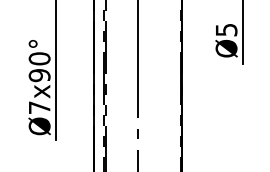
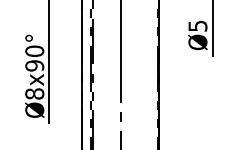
text: (39, 107) -> (34, 93), Ø7x90° -> Ø8x90°

